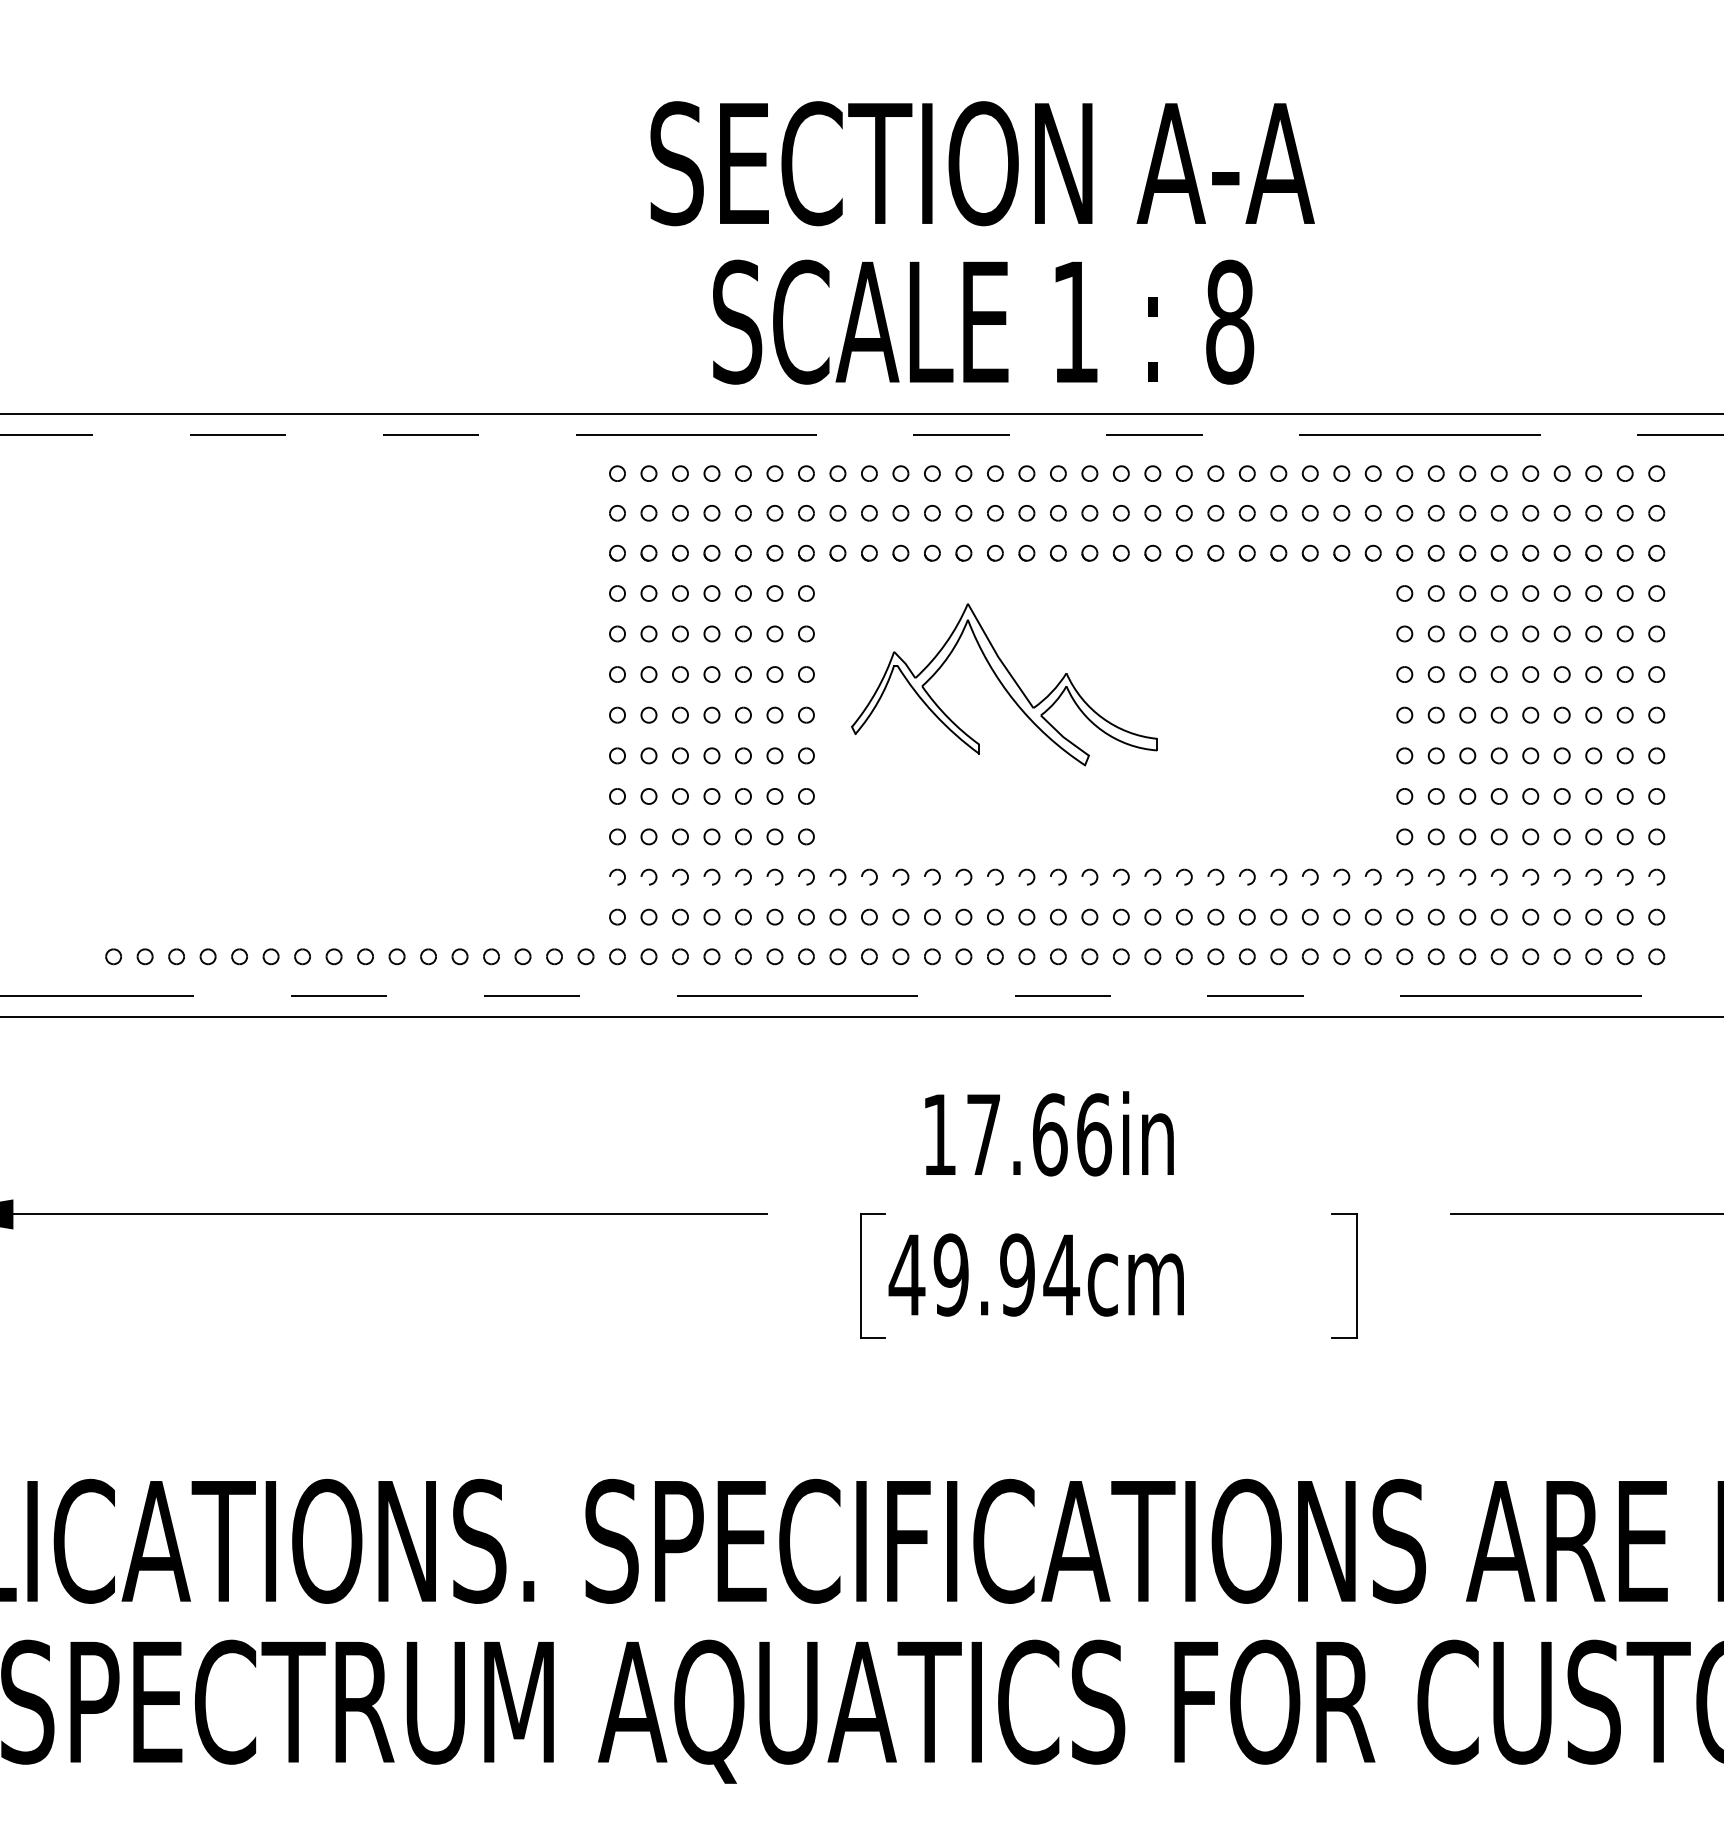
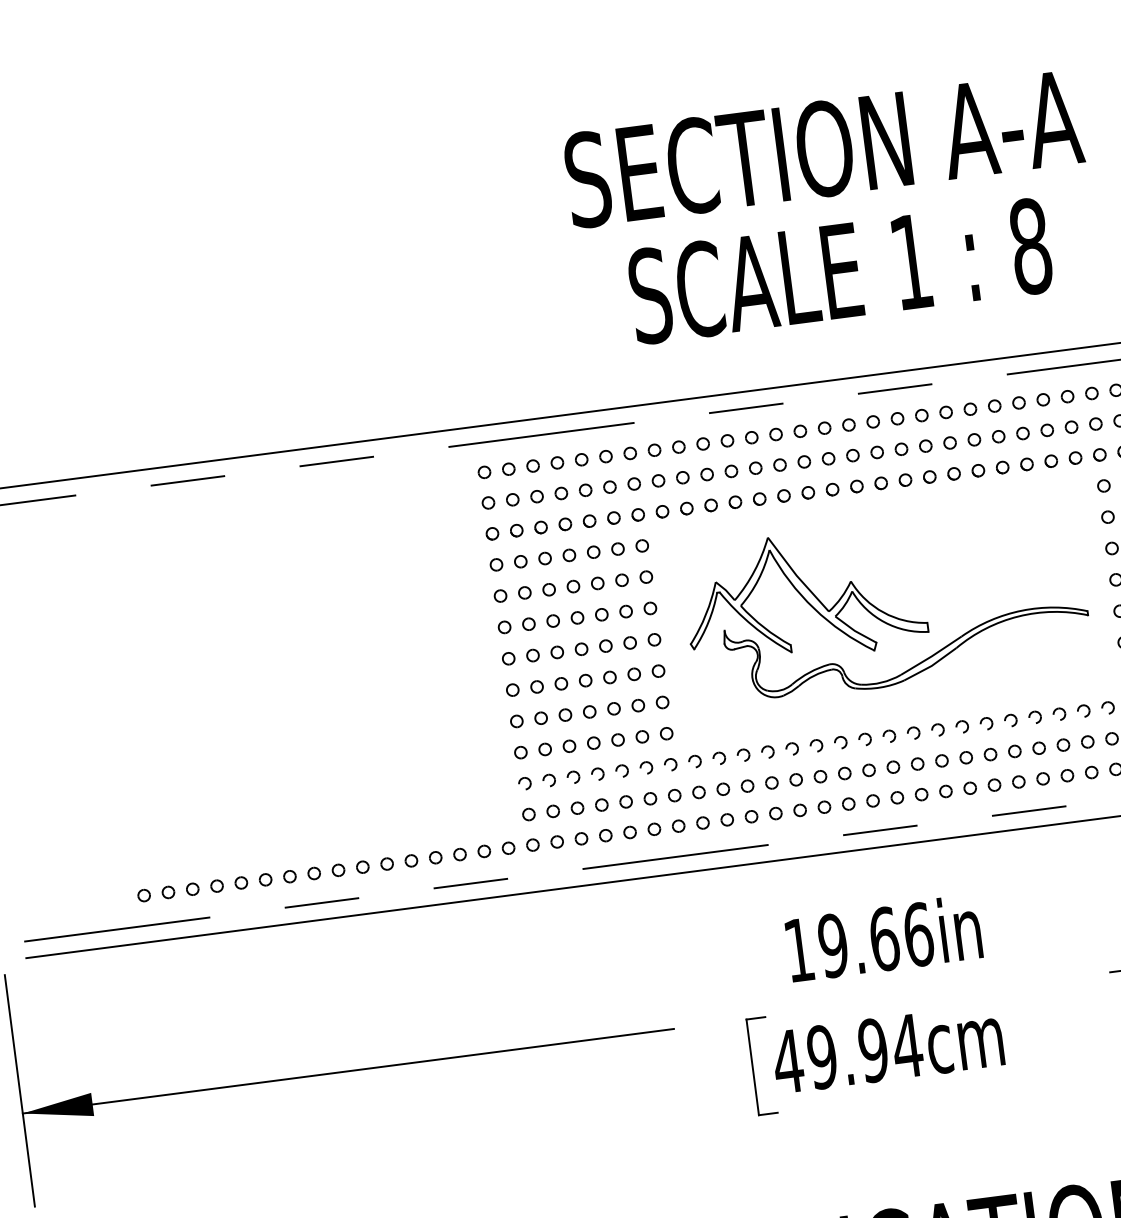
text: (982, 242) -> (831, 209), moved
part: (1137, 789) -> (917, 663), added
text: (983, 1134) -> (833, 945), 17.66in -> 19.66in

